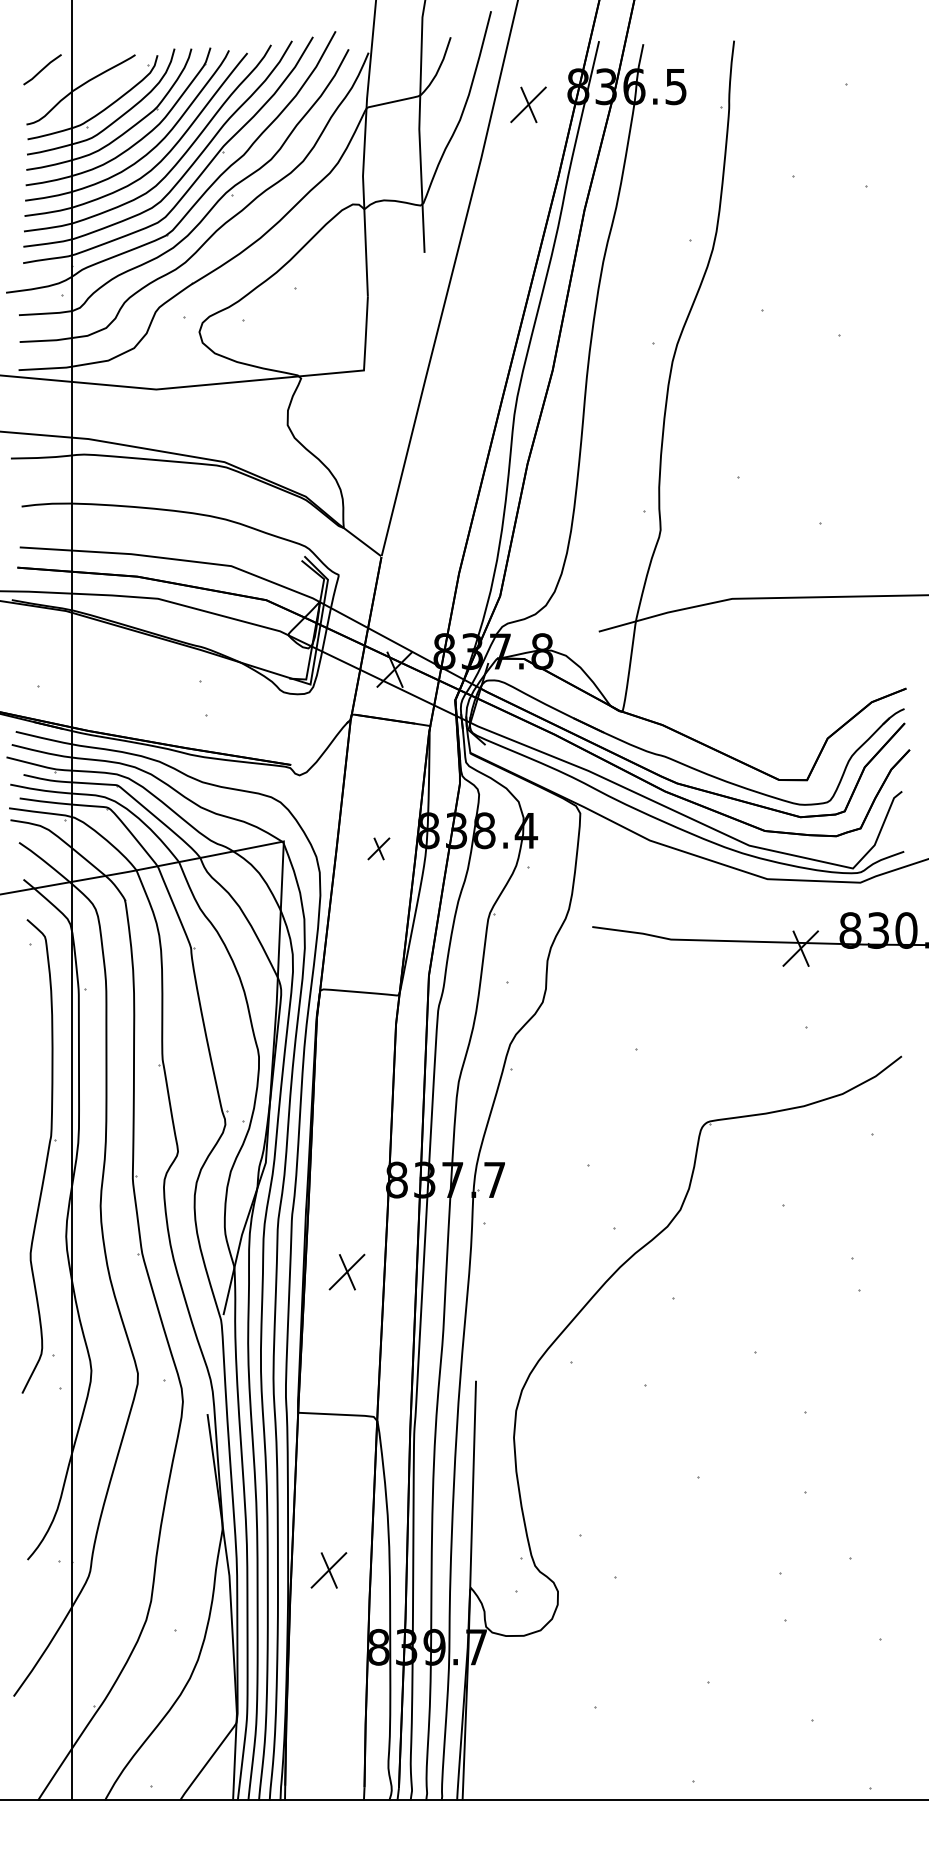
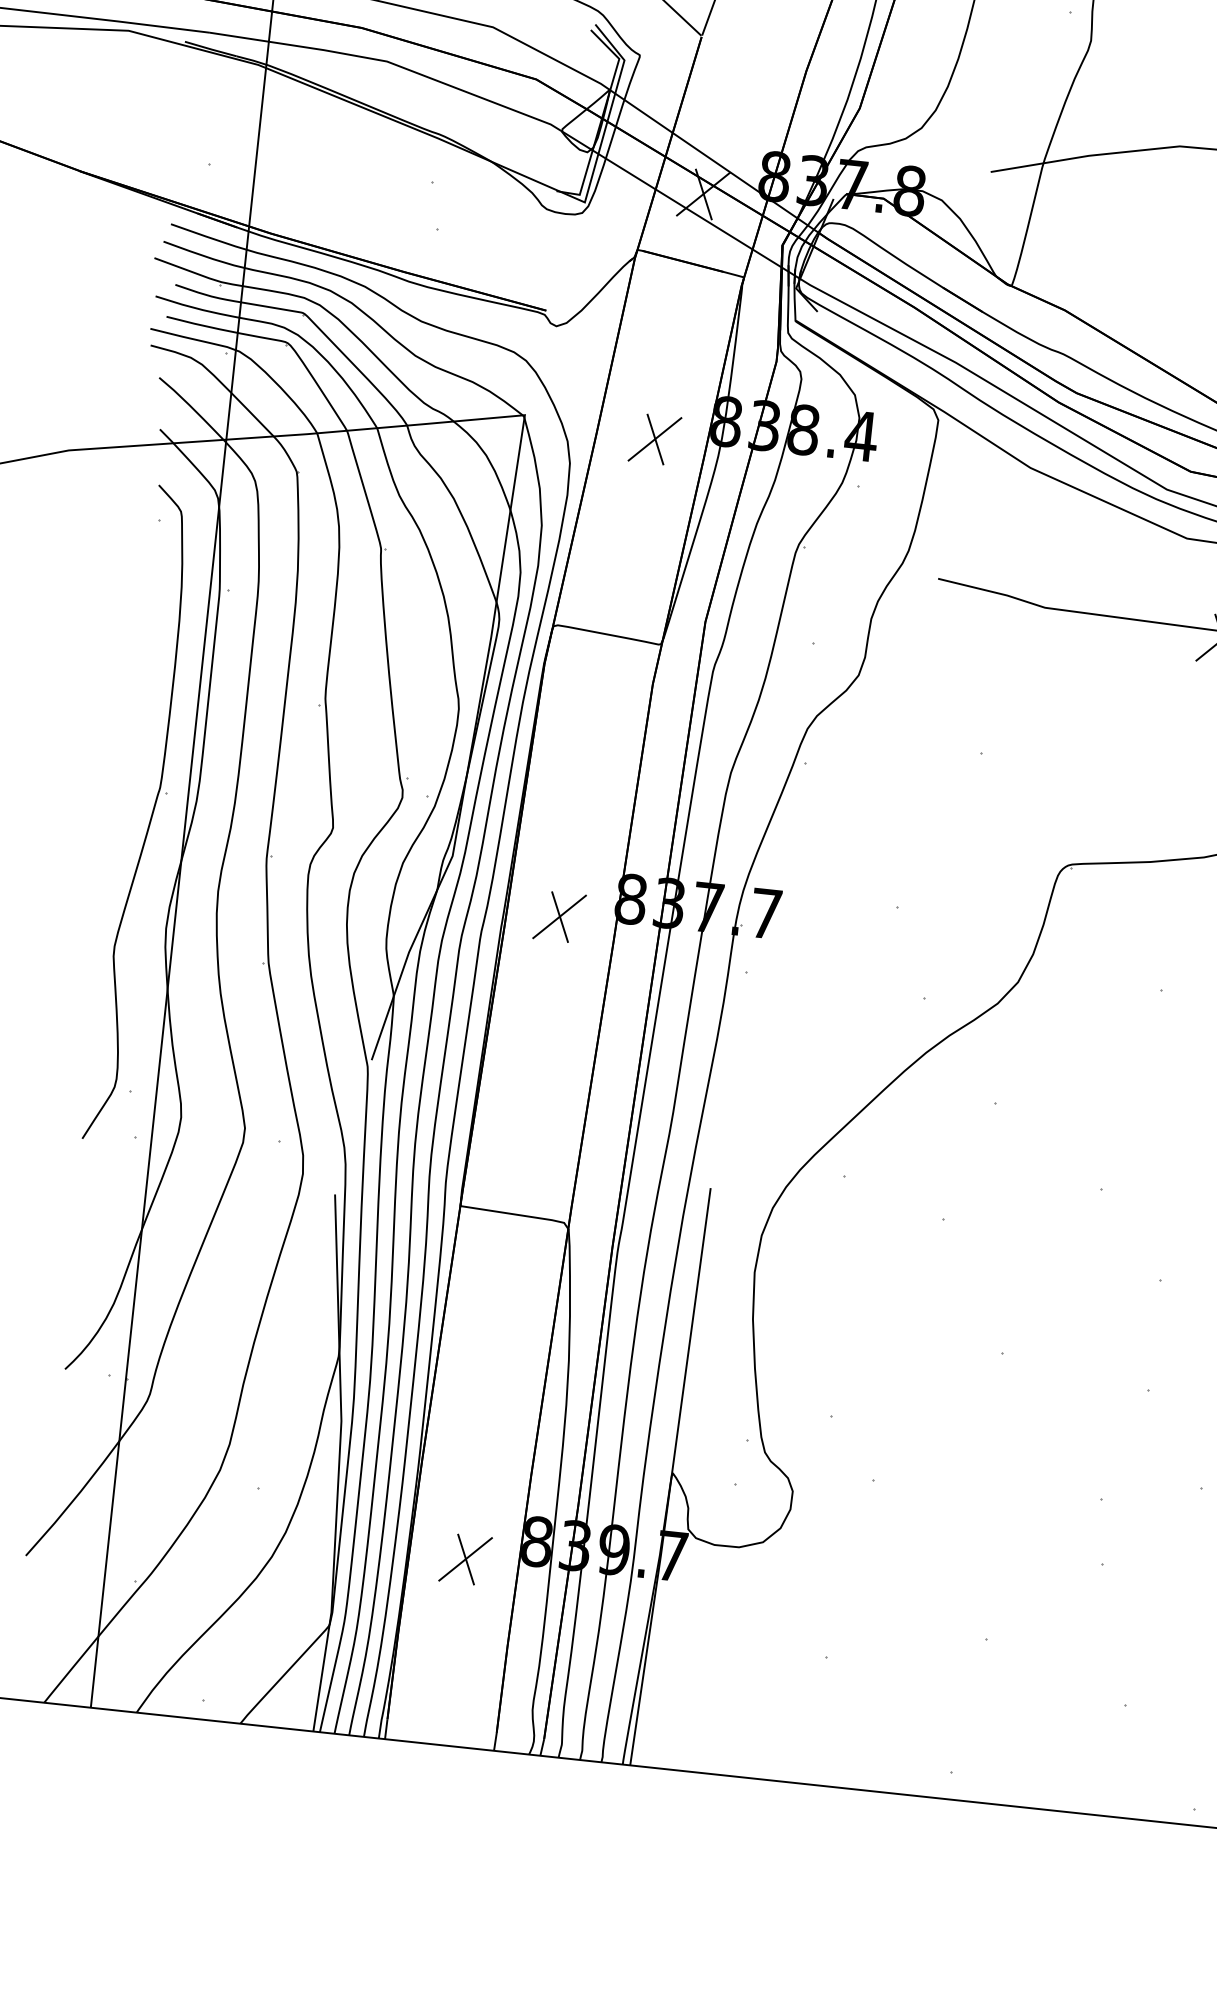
part: (378, 848) -> (654, 438), size x1.67
part: (346, 1271) -> (558, 915), moved
part: (328, 1570) -> (464, 1559), moved

